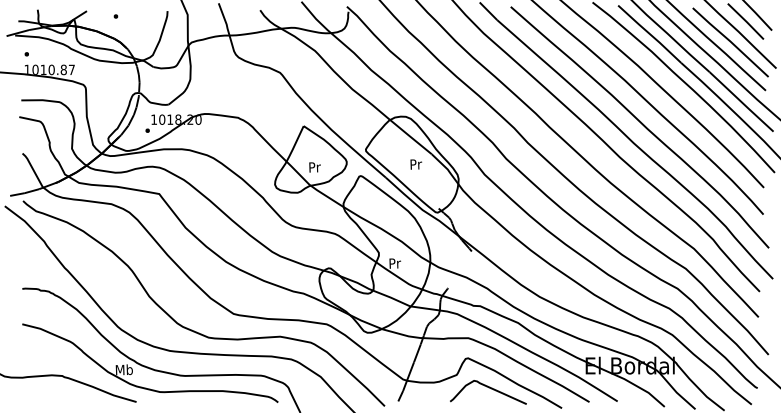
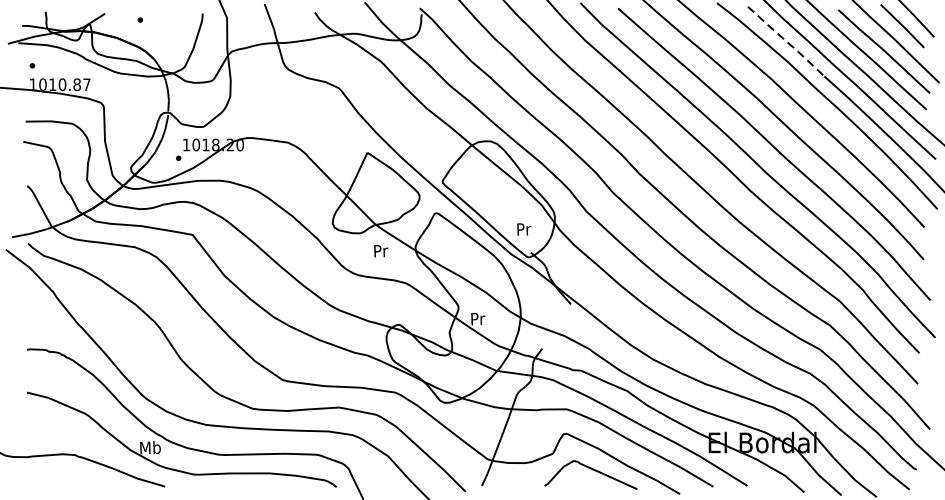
line: (649, 34) -> (785, 41), solid -> dashed
text: (416, 164) -> (524, 229), moved
text: (314, 167) -> (380, 251), moved

